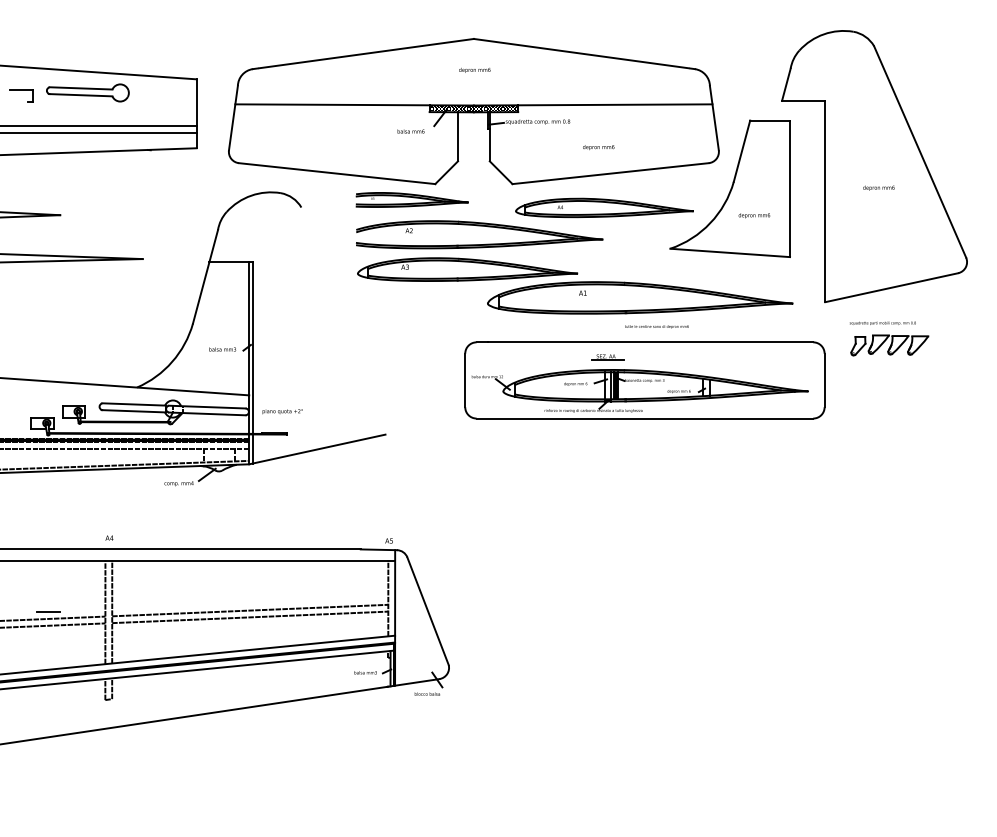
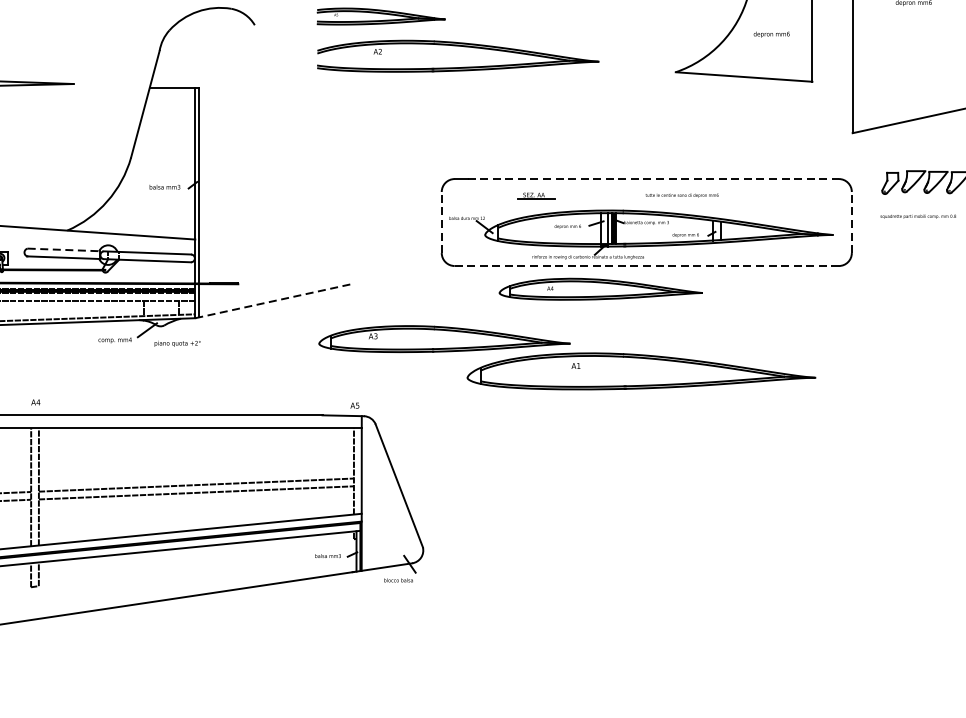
part: (604, 207) -> (600, 288), moved
part: (575, 285) -> (567, 357), moved
text: (882, 322) -> (917, 215), moved
text: (656, 326) -> (681, 195), moved
line: (650, 342) -> (653, 179), solid -> dashed
part: (607, 357) -> (535, 196), moved
line: (465, 380) -> (442, 222), solid -> dashed
line: (824, 380) -> (851, 222), solid -> dashed
line: (134, 404) -> (64, 249), solid -> dashed
text: (282, 411) -> (177, 343), moved
line: (645, 418) -> (647, 265), solid -> dashed
line: (317, 449) -> (273, 301), solid -> dashed

